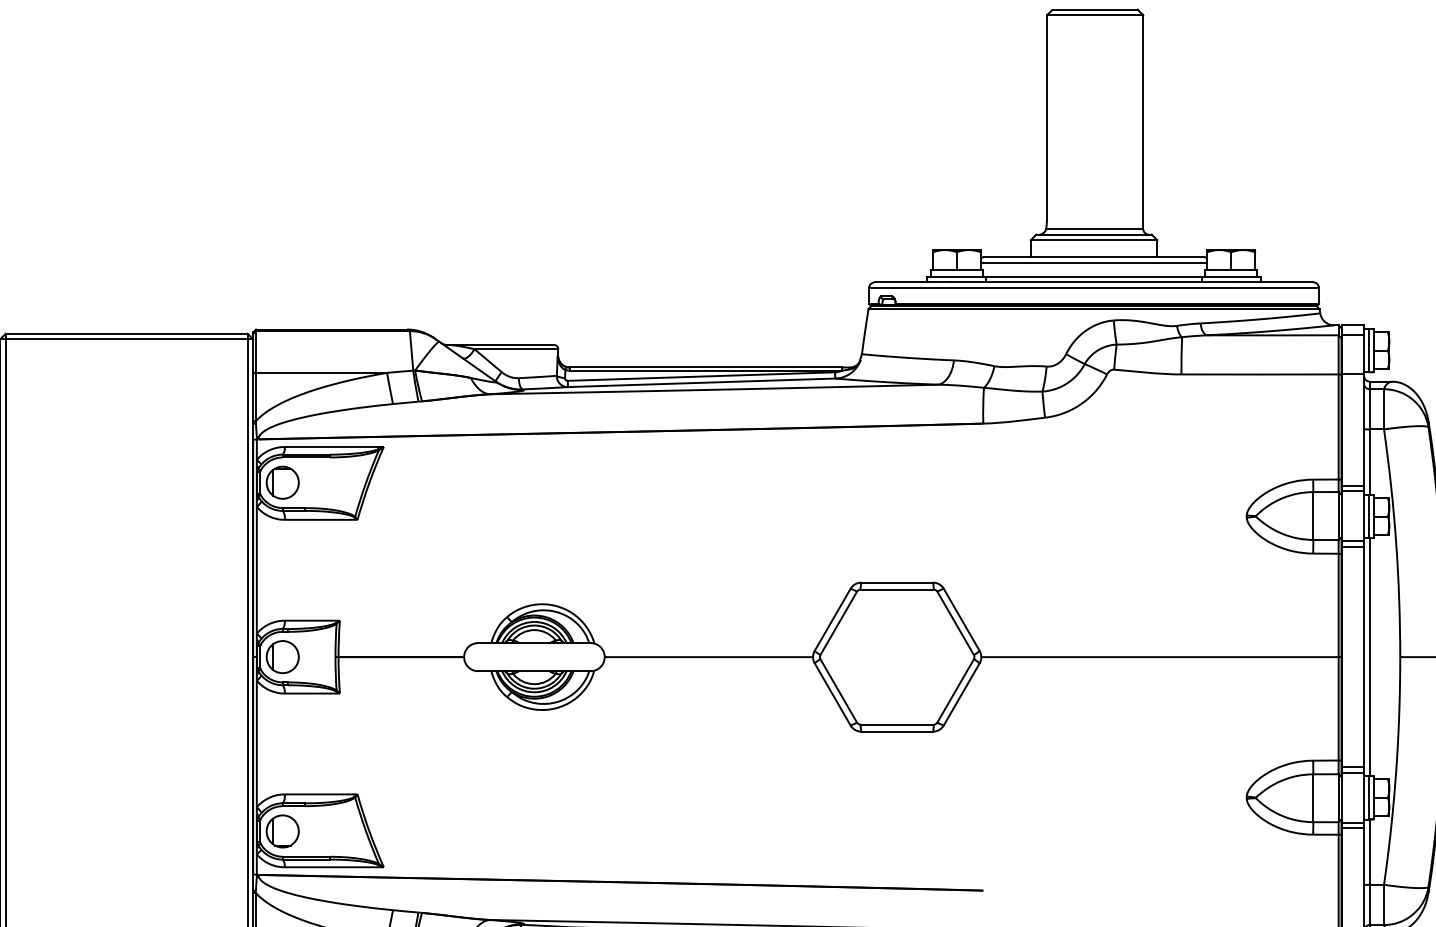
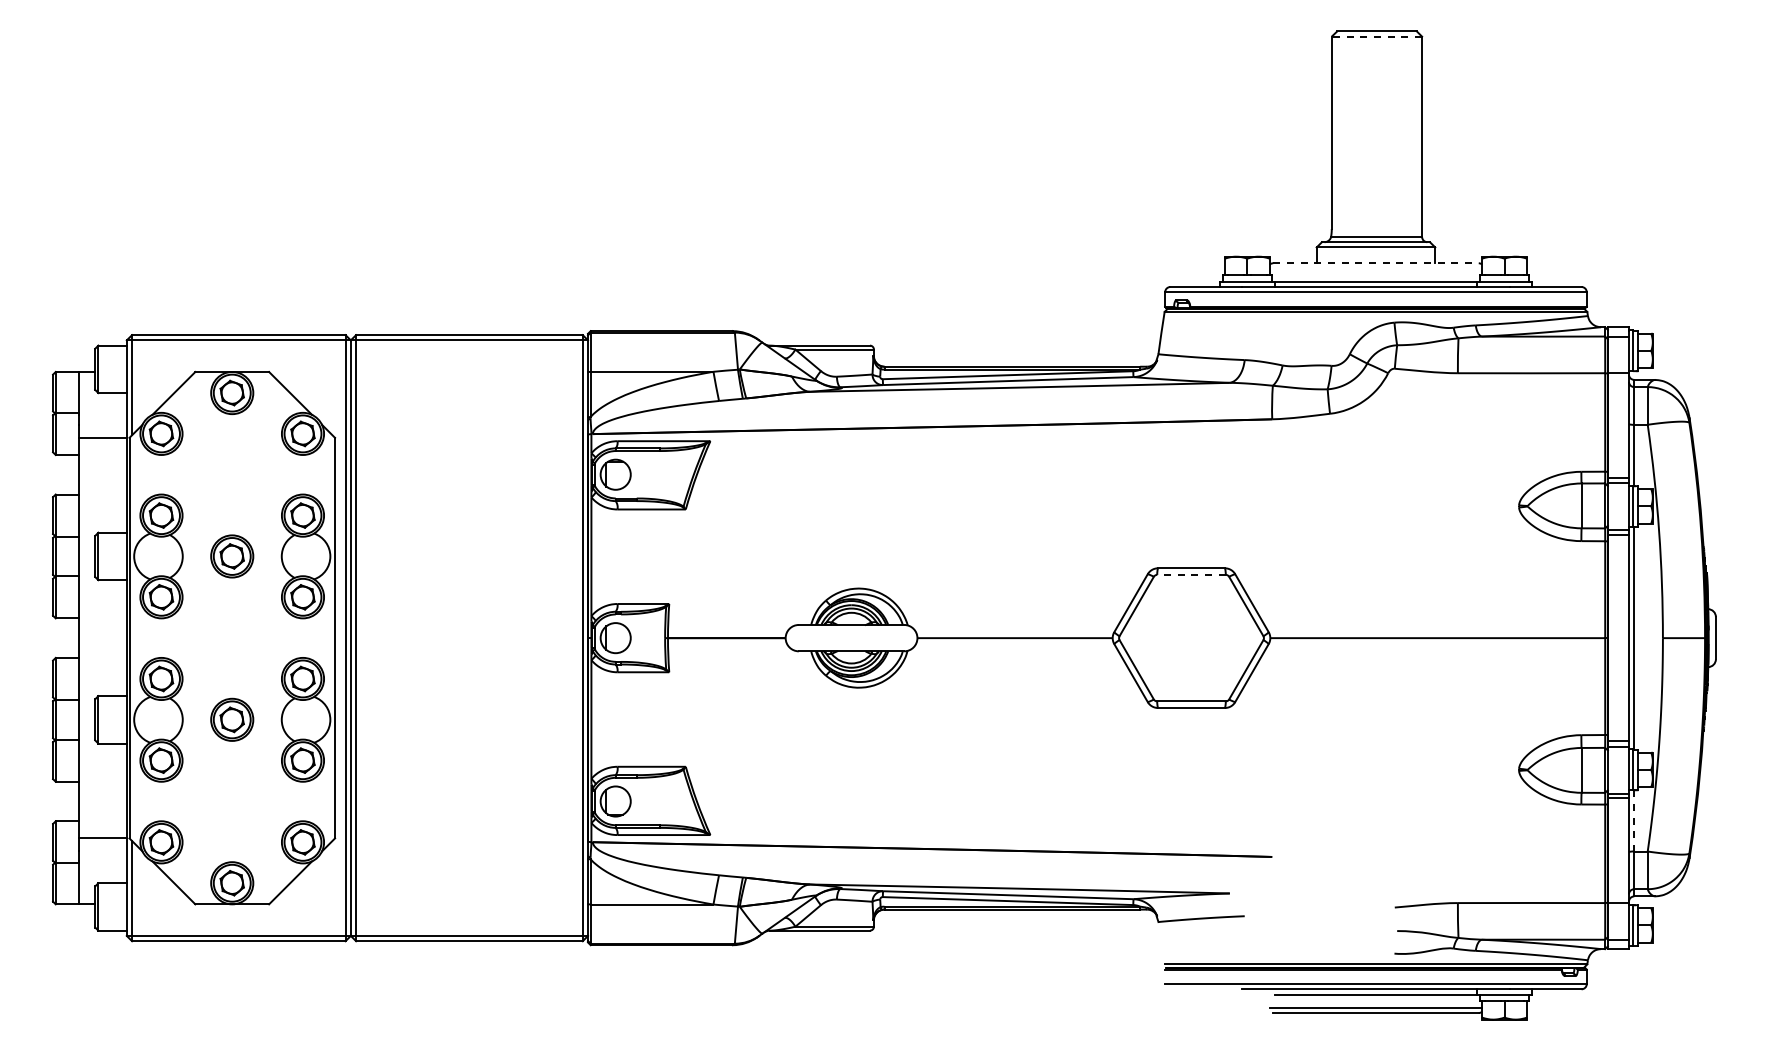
line: (1094, 15) -> (1376, 36), solid -> dashed
line: (1093, 257) -> (1375, 263), solid -> dashed
line: (1093, 262) -> (1375, 268), removed
line: (897, 589) -> (1191, 574), solid -> dashed
line: (1369, 851) -> (1634, 820), solid -> dashed

